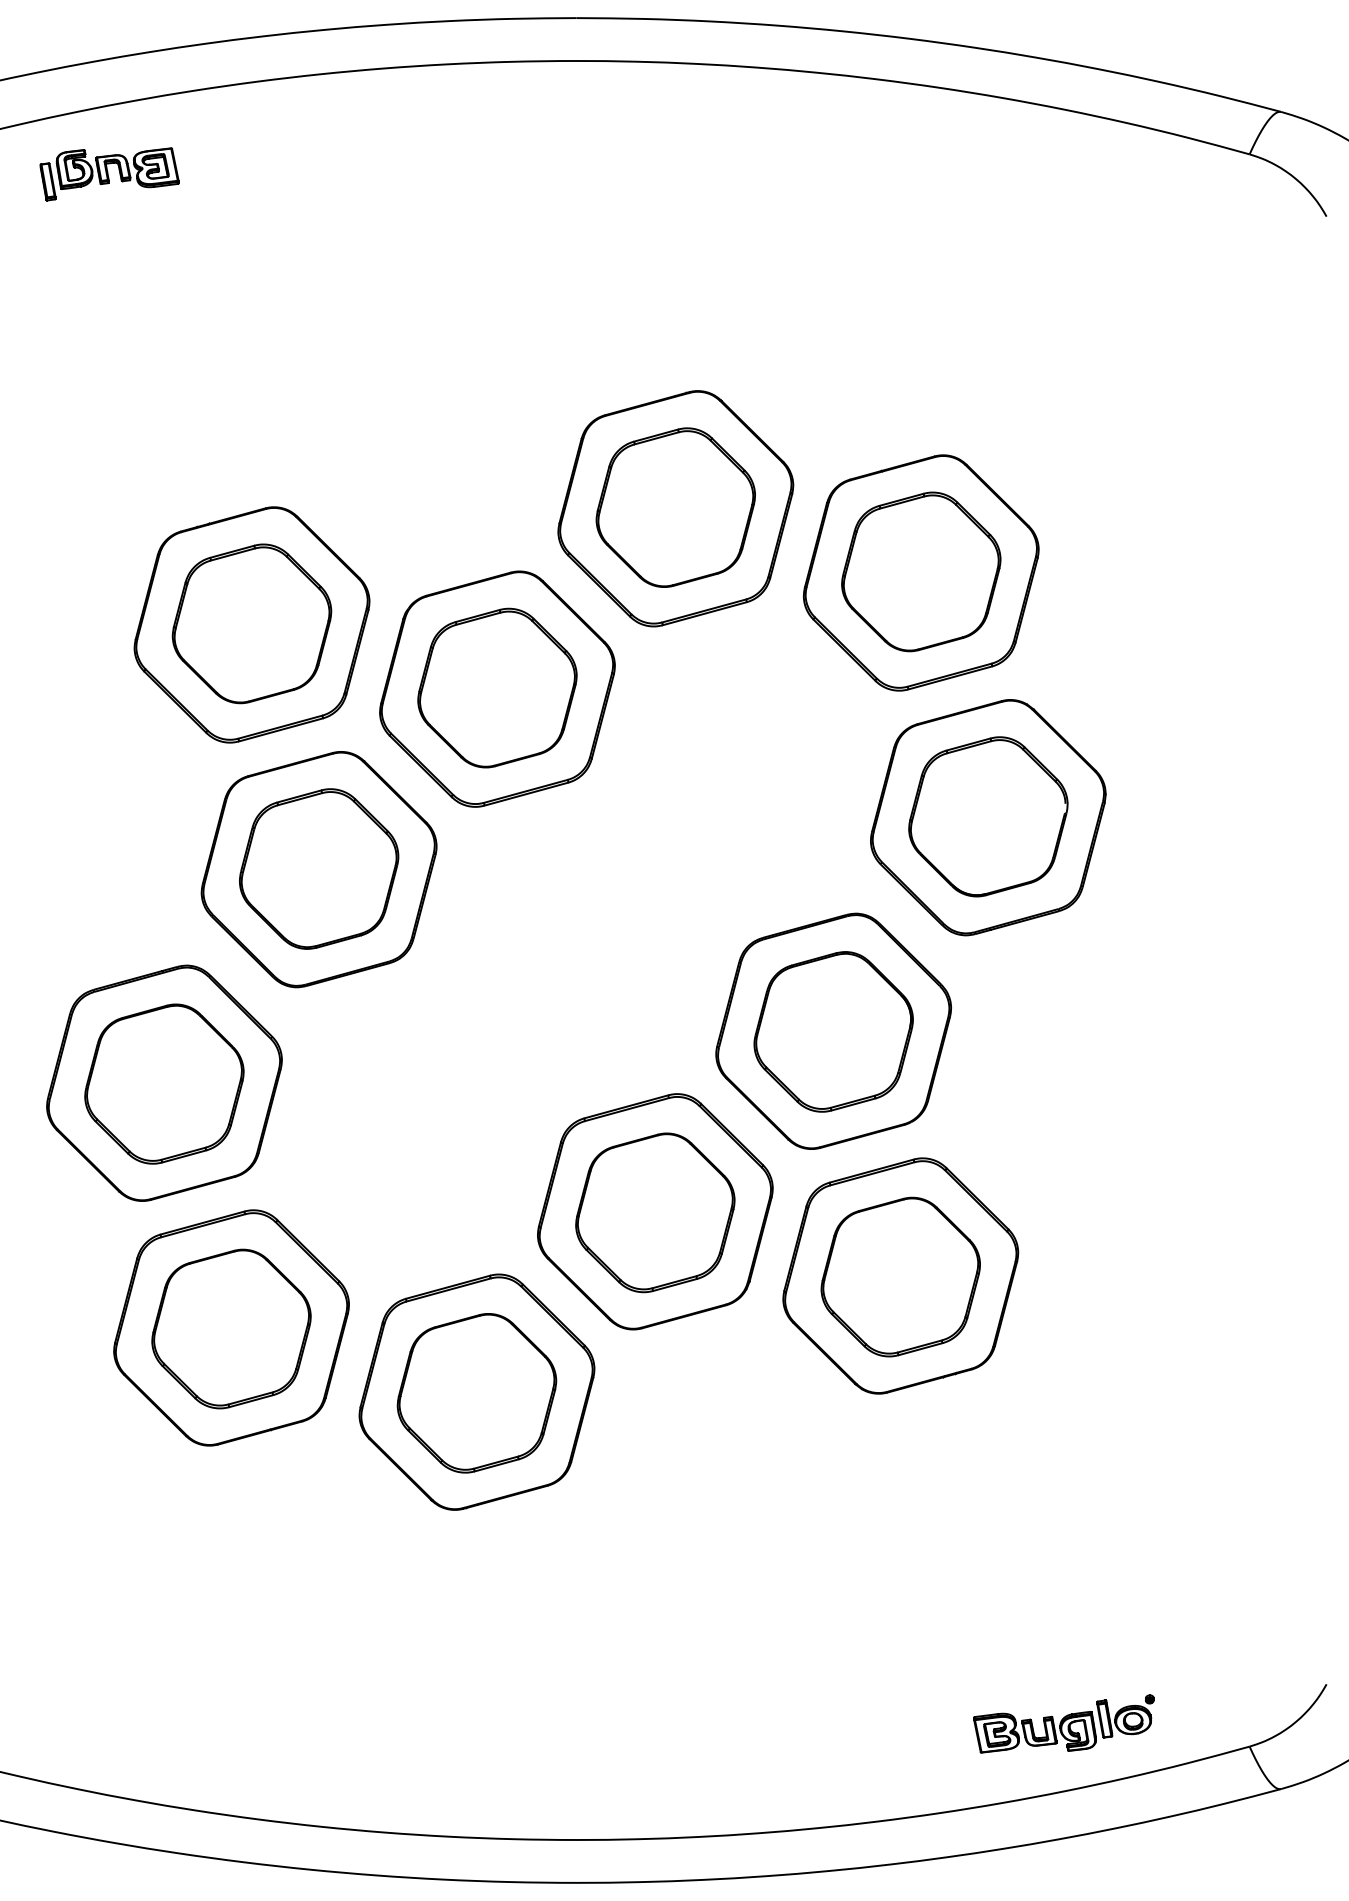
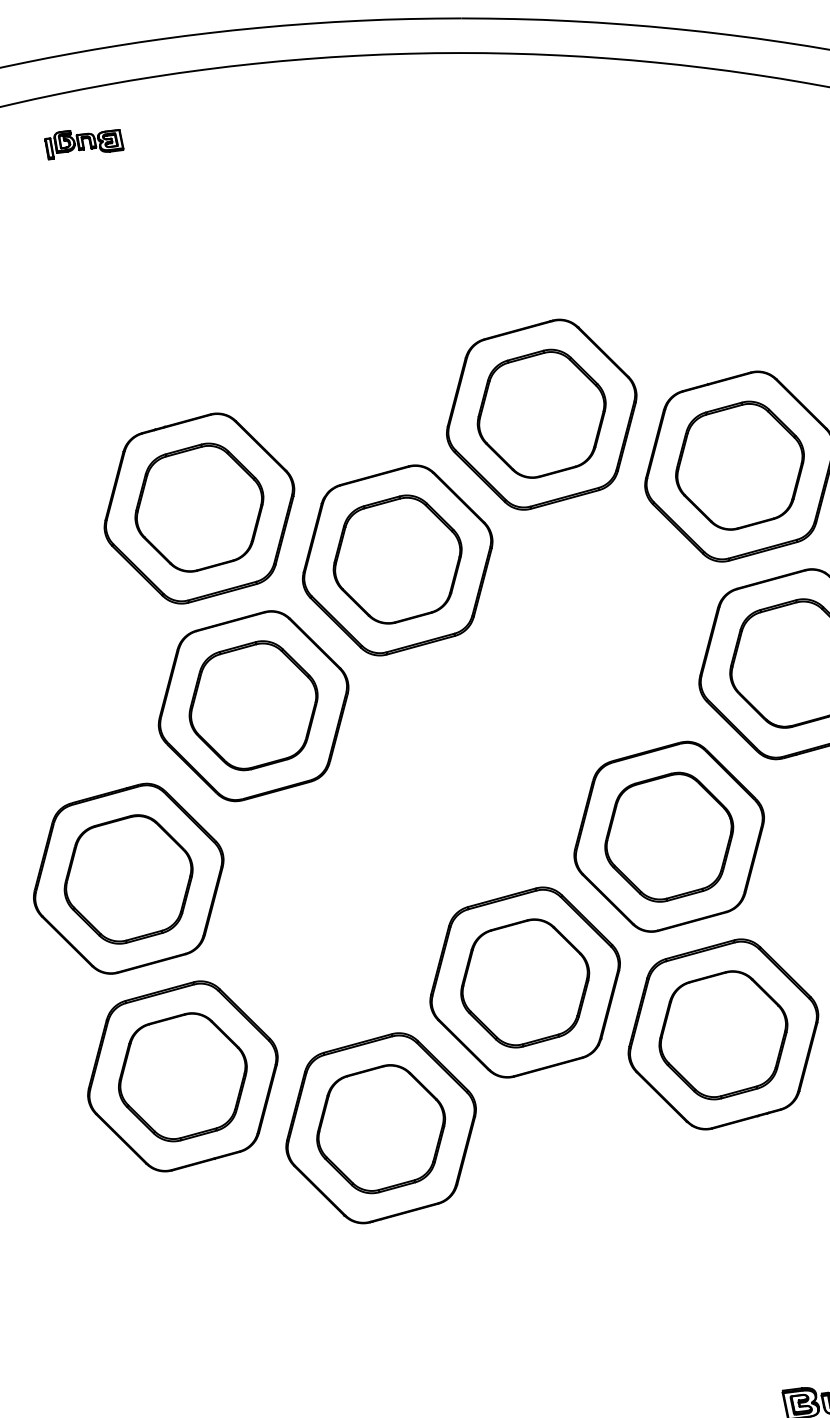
part: (109, 174) -> (84, 144), size x0.7

